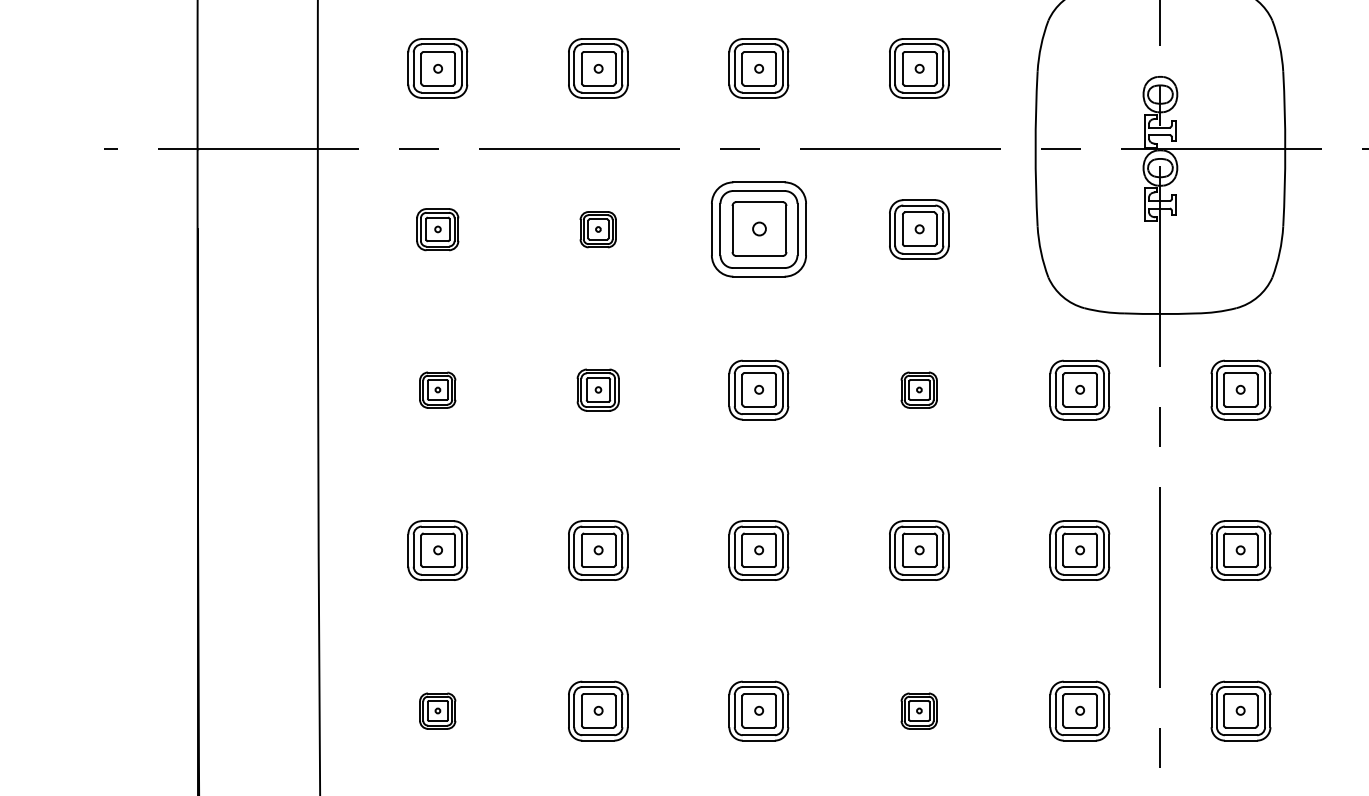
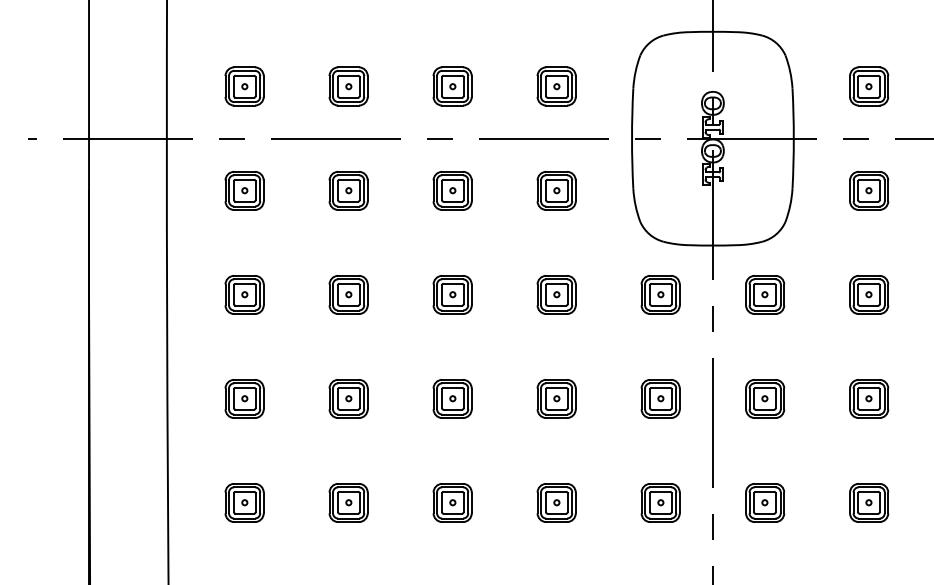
part: (437, 229) -> (244, 190), size x1.43
part: (598, 229) -> (348, 190), size x1.67
part: (758, 229) -> (452, 190), size x0.62
part: (437, 389) -> (244, 294), size x1.67
part: (598, 389) -> (348, 294), size x1.43
part: (919, 389) -> (556, 294), size x1.67
part: (437, 710) -> (244, 502), size x1.67
part: (919, 710) -> (556, 502), size x1.67

